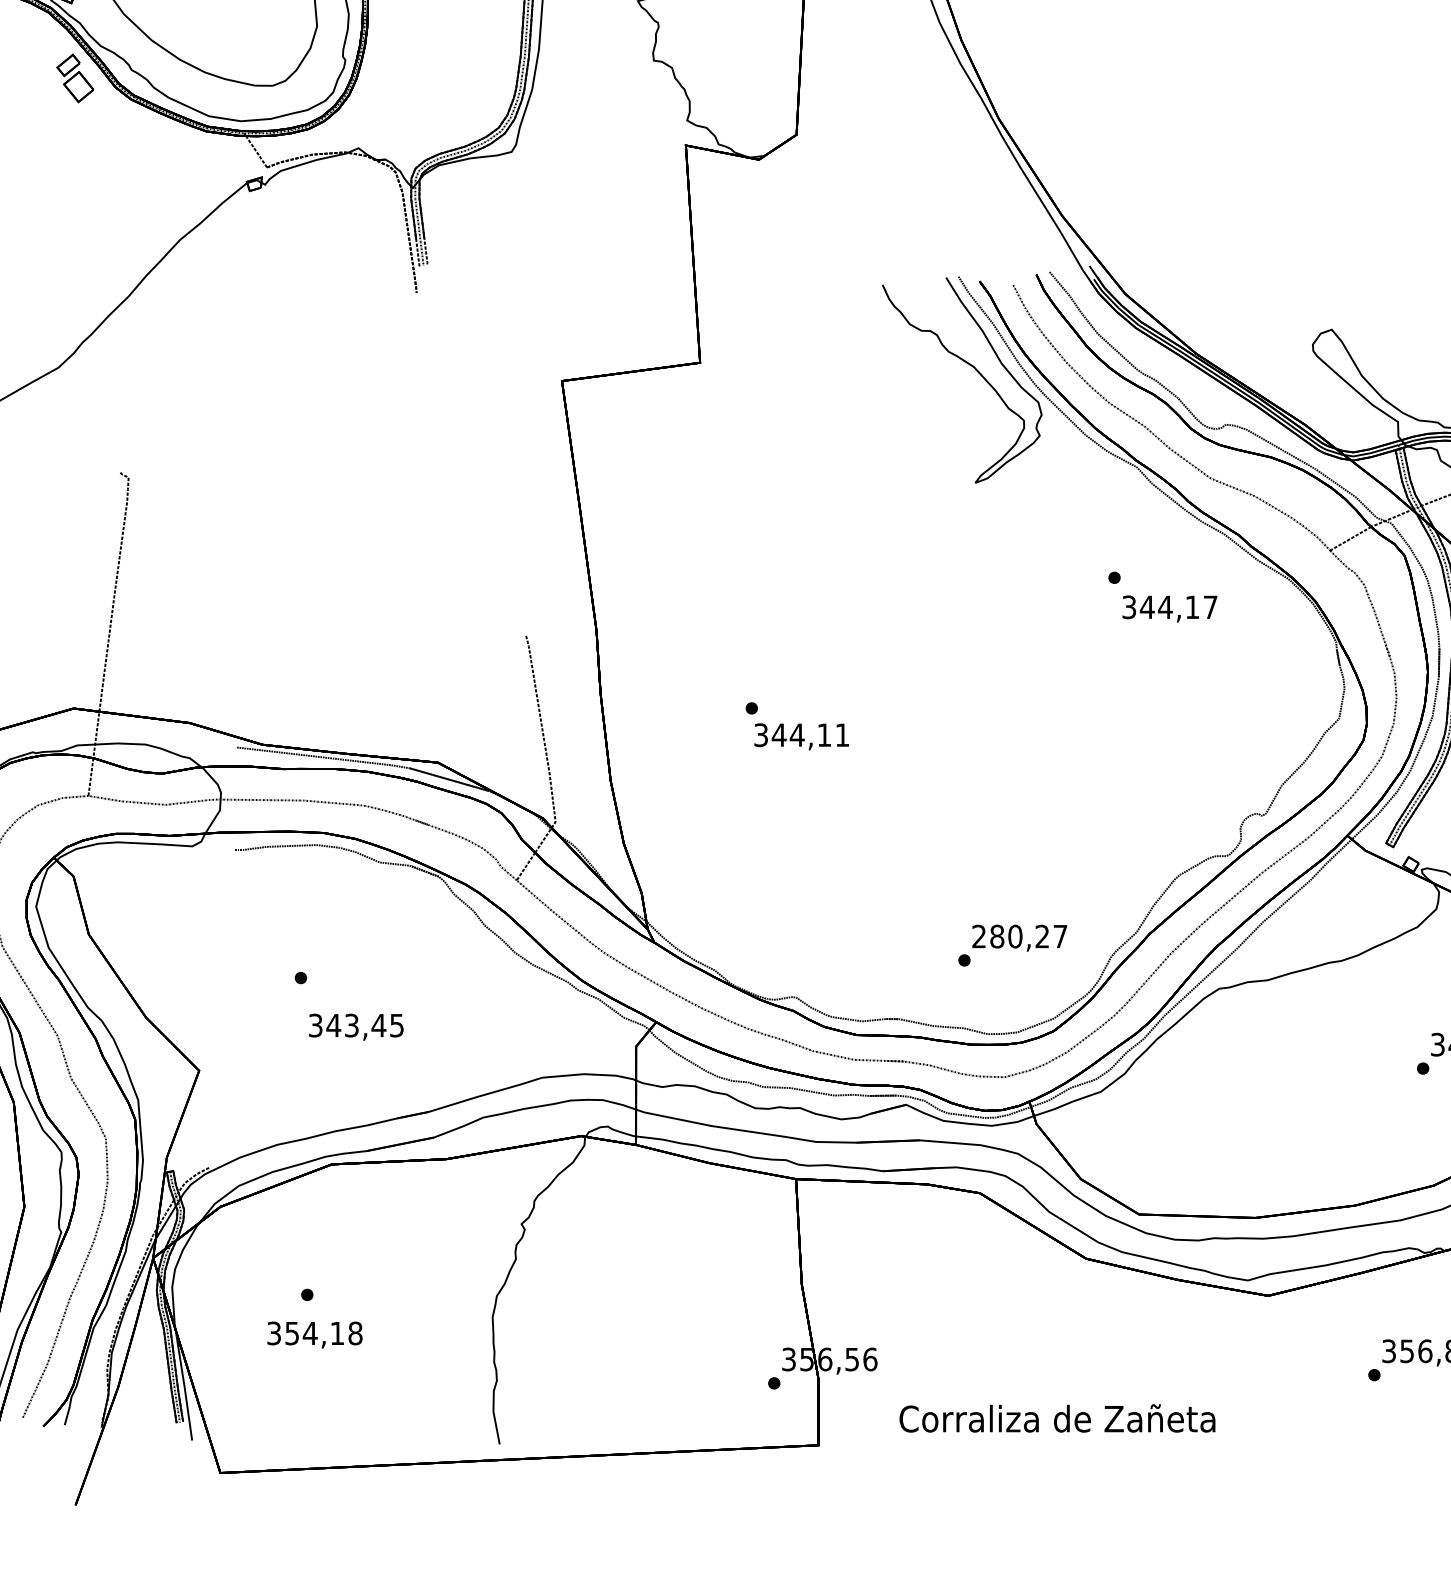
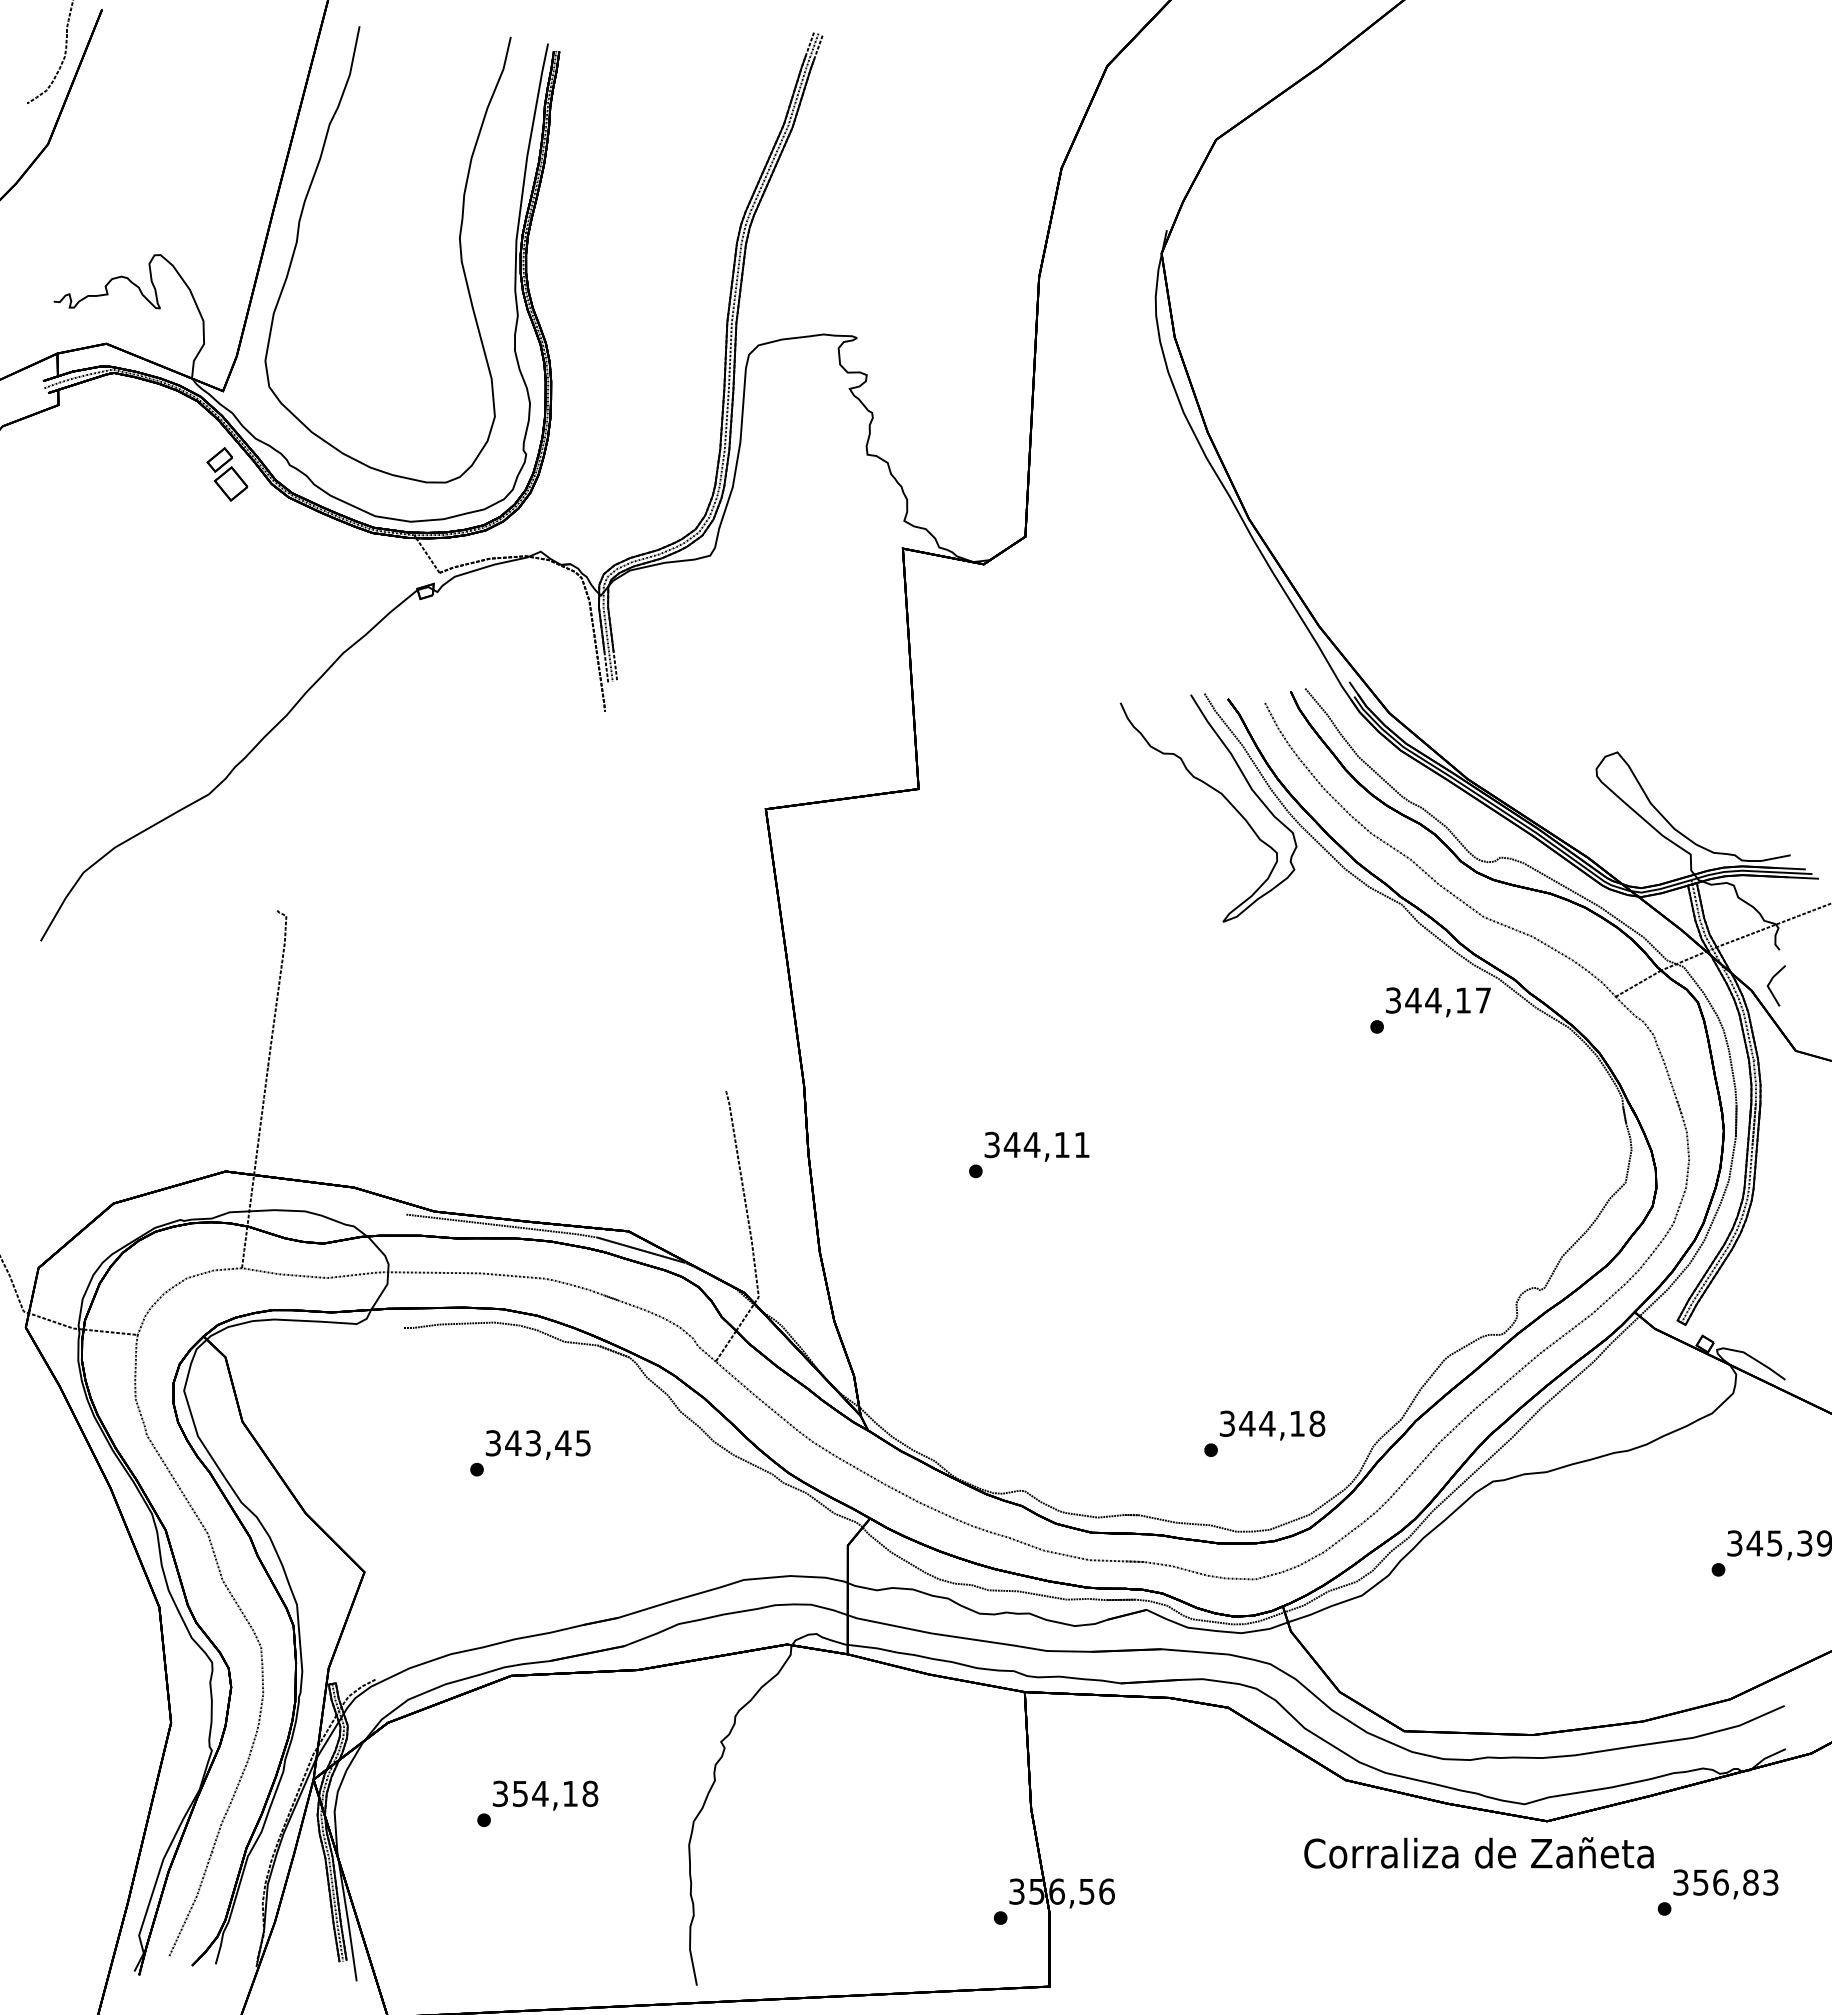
text: (1170, 609) -> (1438, 1002), moved
text: (801, 736) -> (1036, 1146), moved
text: (1019, 936) -> (1272, 1423), 280,27 -> 344,18
text: (355, 1026) -> (537, 1444), moved
text: (314, 1334) -> (545, 1795), moved
text: (1057, 1418) -> (1478, 1852), moved

